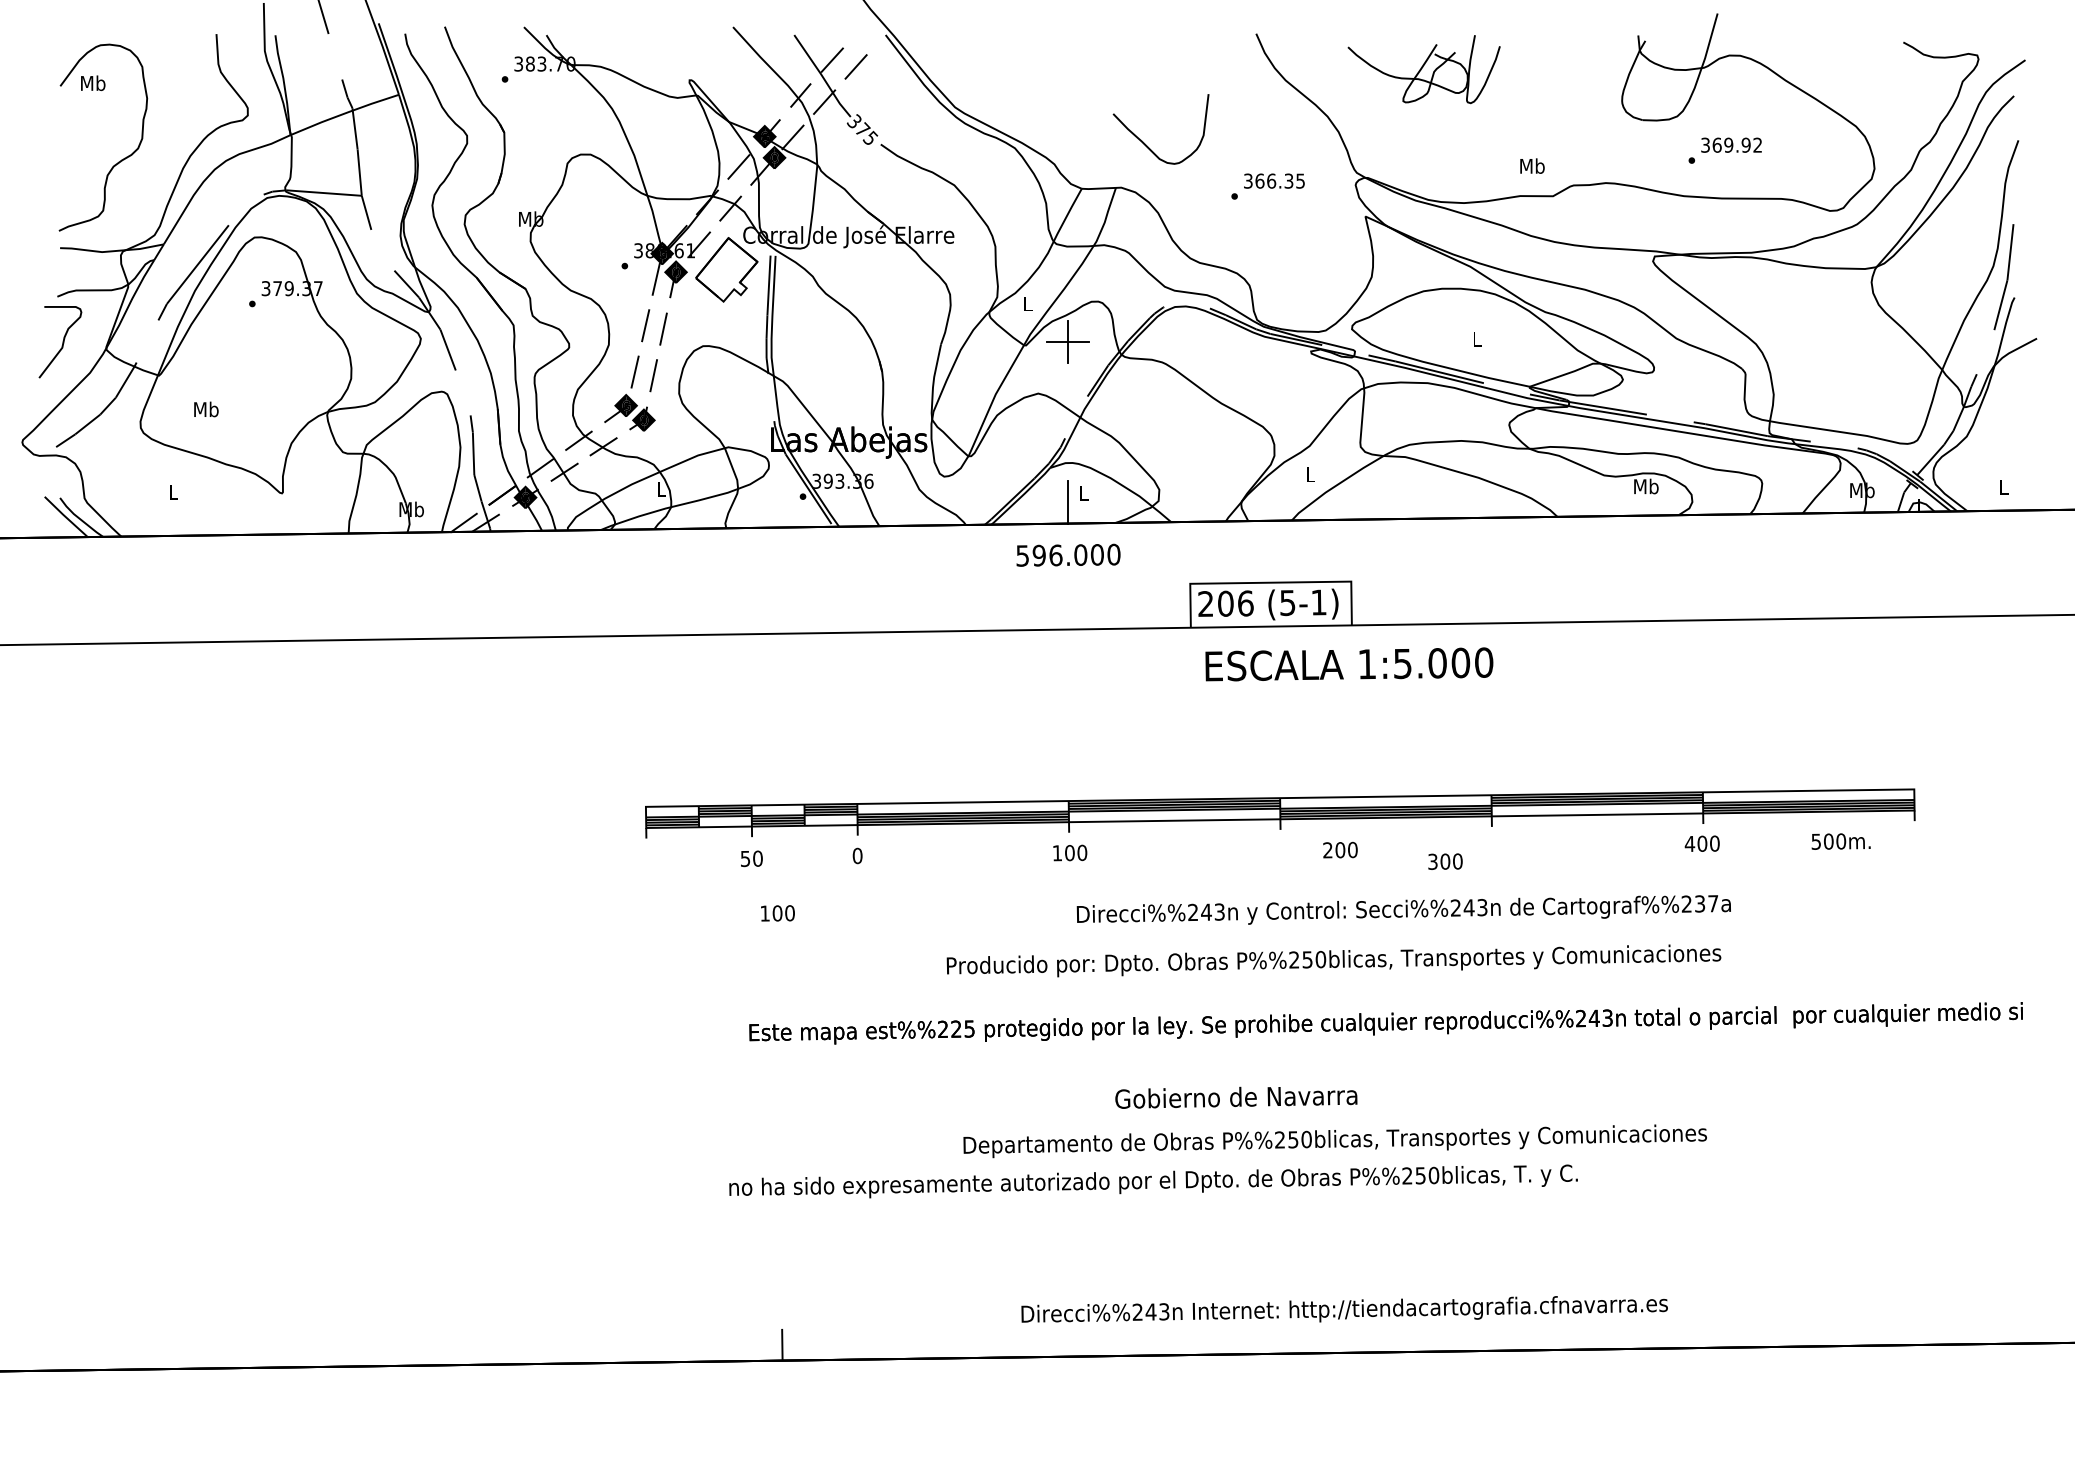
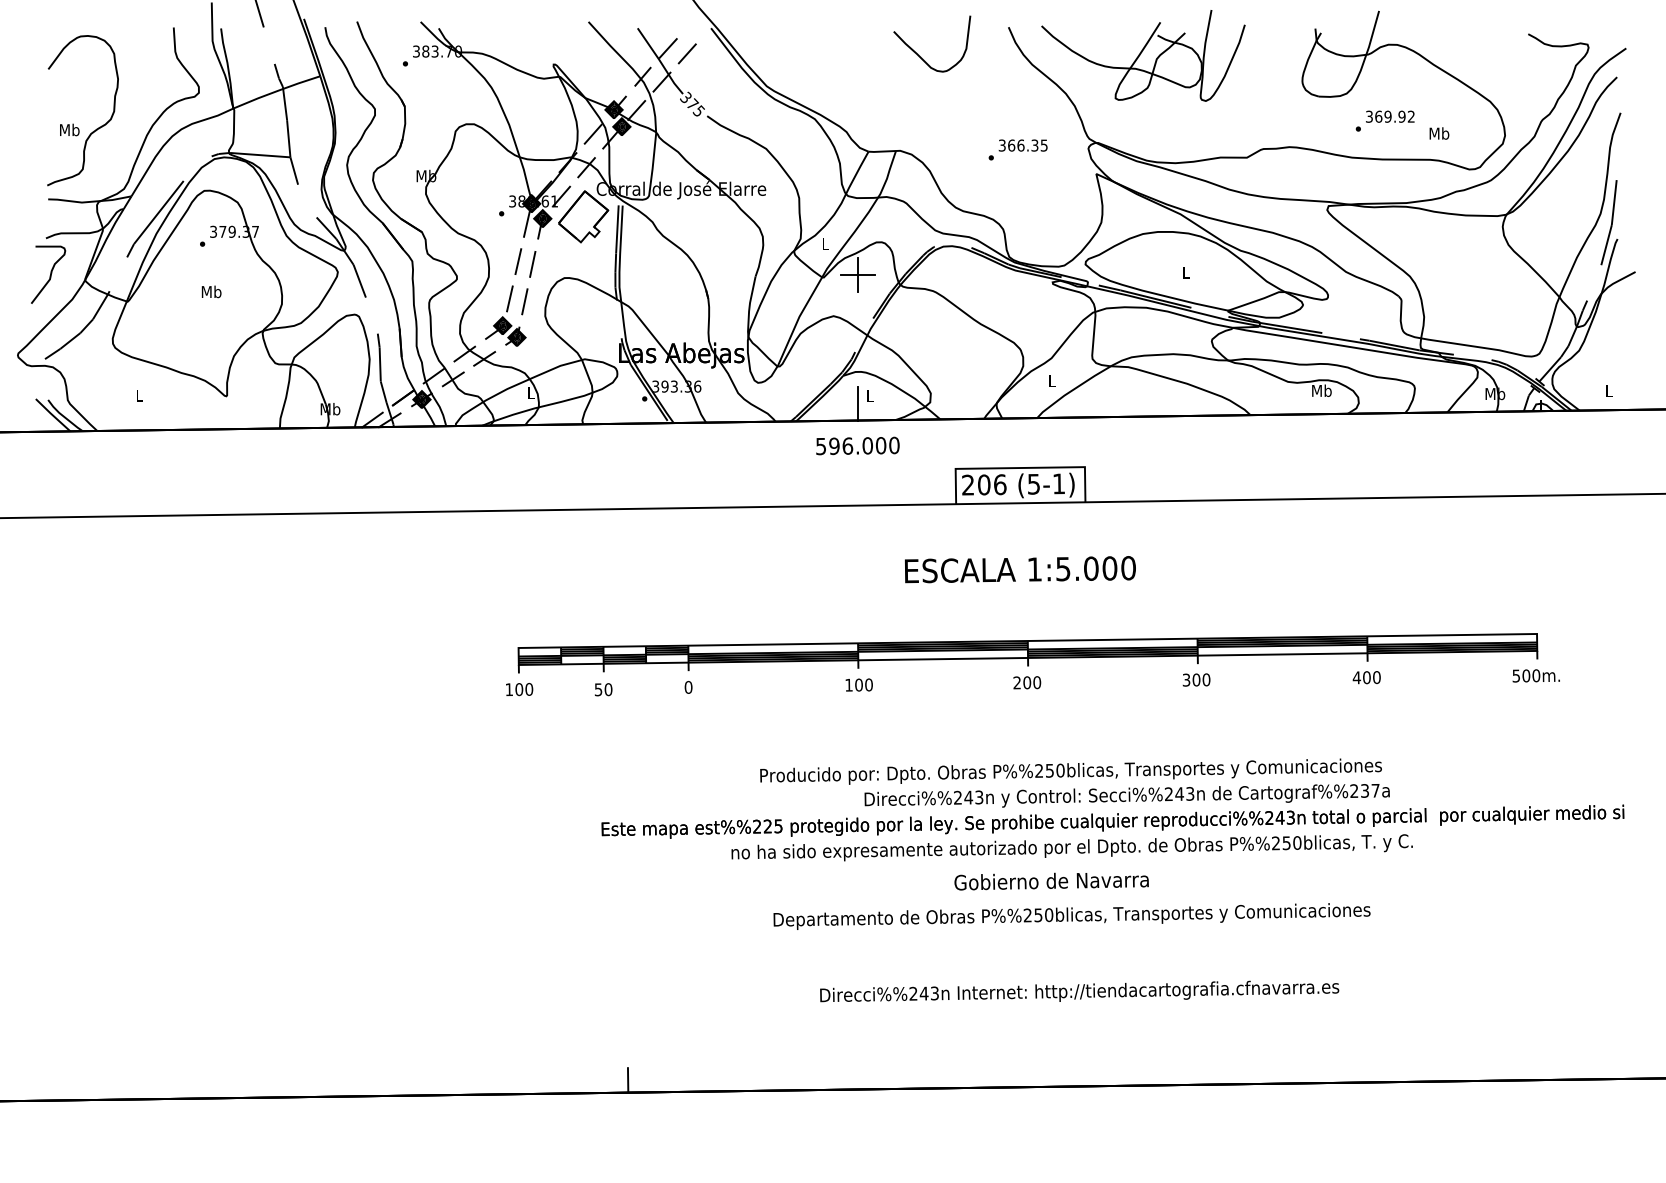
part: (1424, 68) -> (1143, 55), size x1.67
text: (92, 82) -> (69, 129), moved
curve: (1145, 143) -> (919, 55), moved
text: (1532, 166) -> (1439, 133), moved
text: (206, 408) -> (211, 291), moved
text: (1349, 664) -> (1020, 569), moved
text: (1840, 841) -> (1535, 675), moved
text: (1340, 849) -> (1027, 682), moved
text: (1445, 861) -> (1196, 679), moved
text: (1403, 909) -> (1126, 795), moved
text: (777, 913) -> (519, 689), moved
text: (1236, 1097) -> (1051, 881), moved
text: (1152, 1181) -> (1071, 847), moved
text: (1344, 1309) -> (1079, 991), moved

